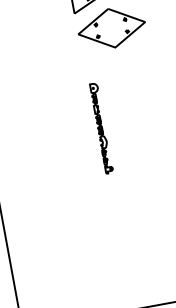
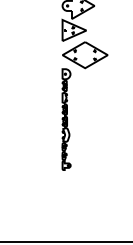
part: (101, 128) -> (66, 119), size x1.67

